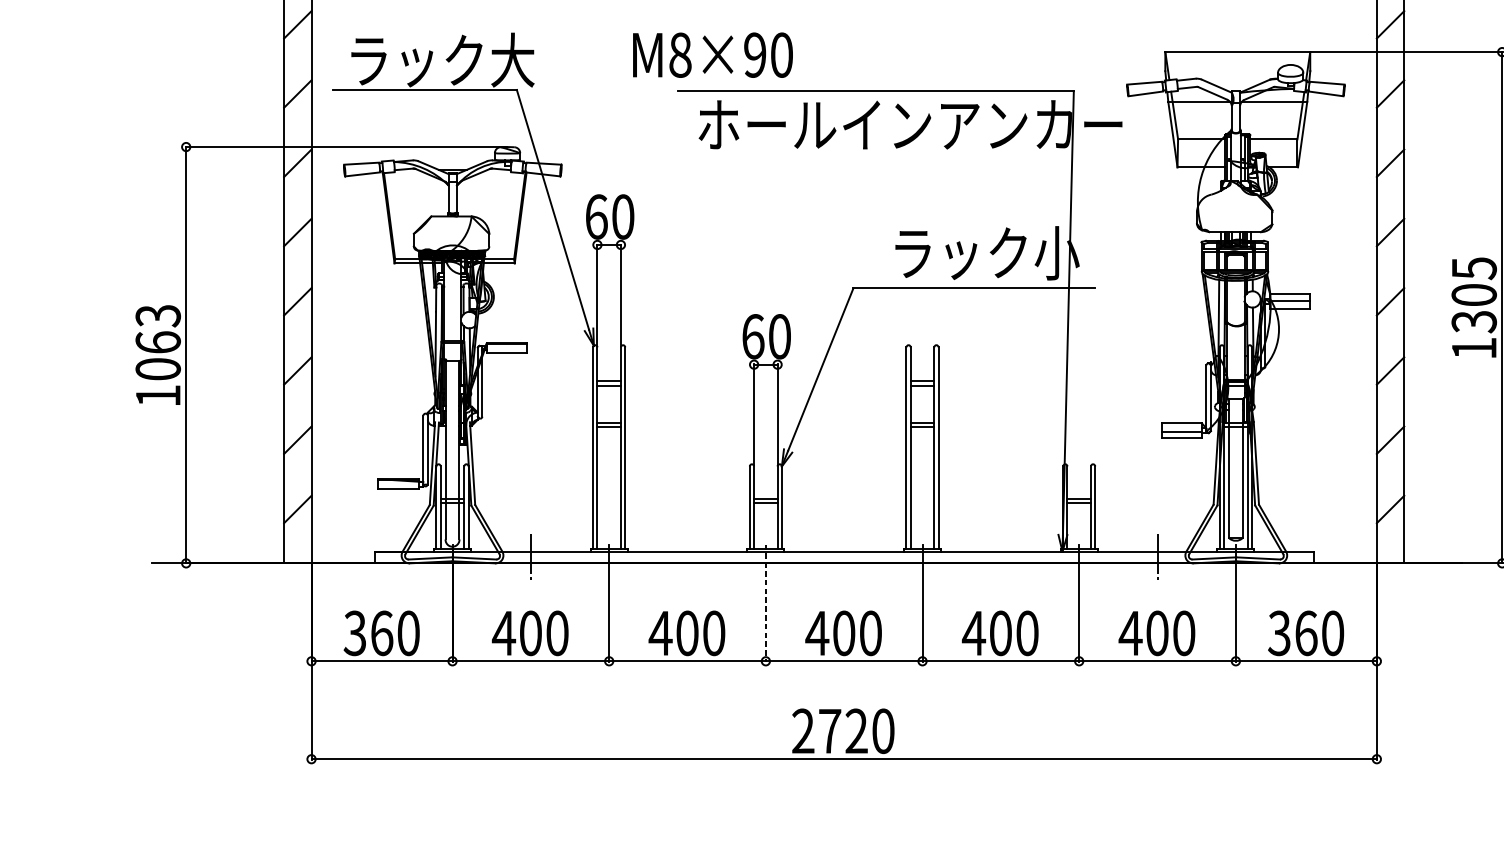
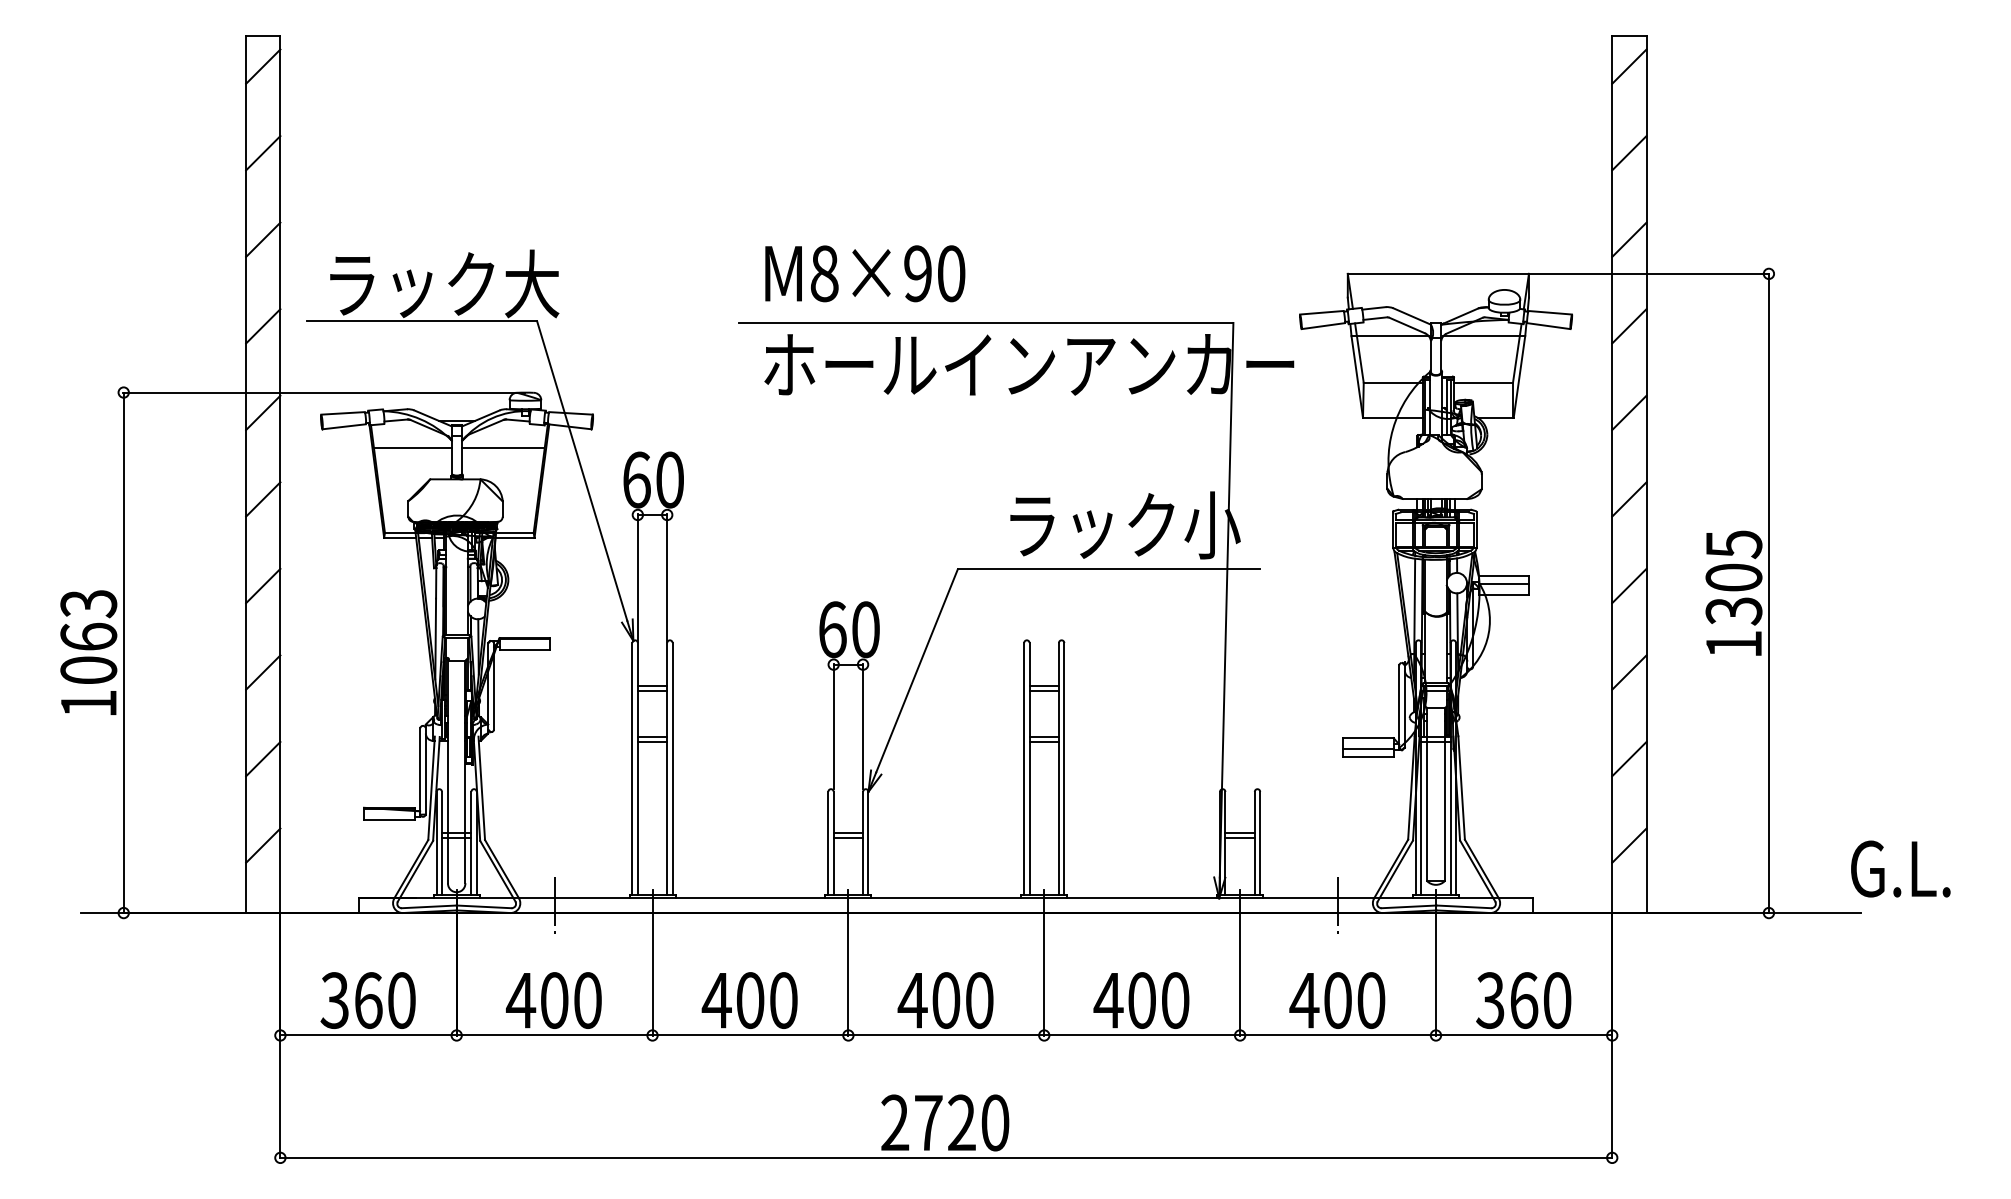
text: (713, 55) -> (865, 273), moved
line: (417, 191) -> (412, 448), added
line: (489, 191) -> (503, 448), added
line: (765, 603) -> (848, 963), dashed -> solid

